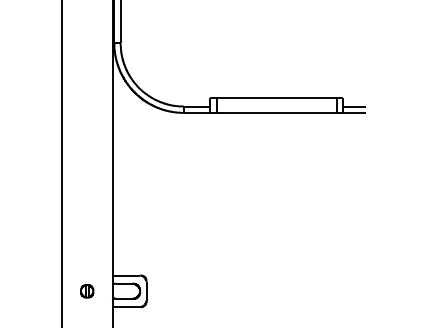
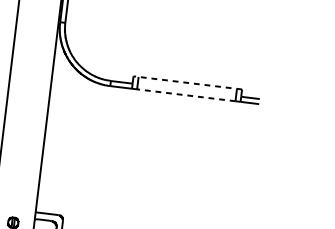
line: (276, 97) -> (187, 82), solid -> dashed
line: (276, 112) -> (186, 94), solid -> dashed

